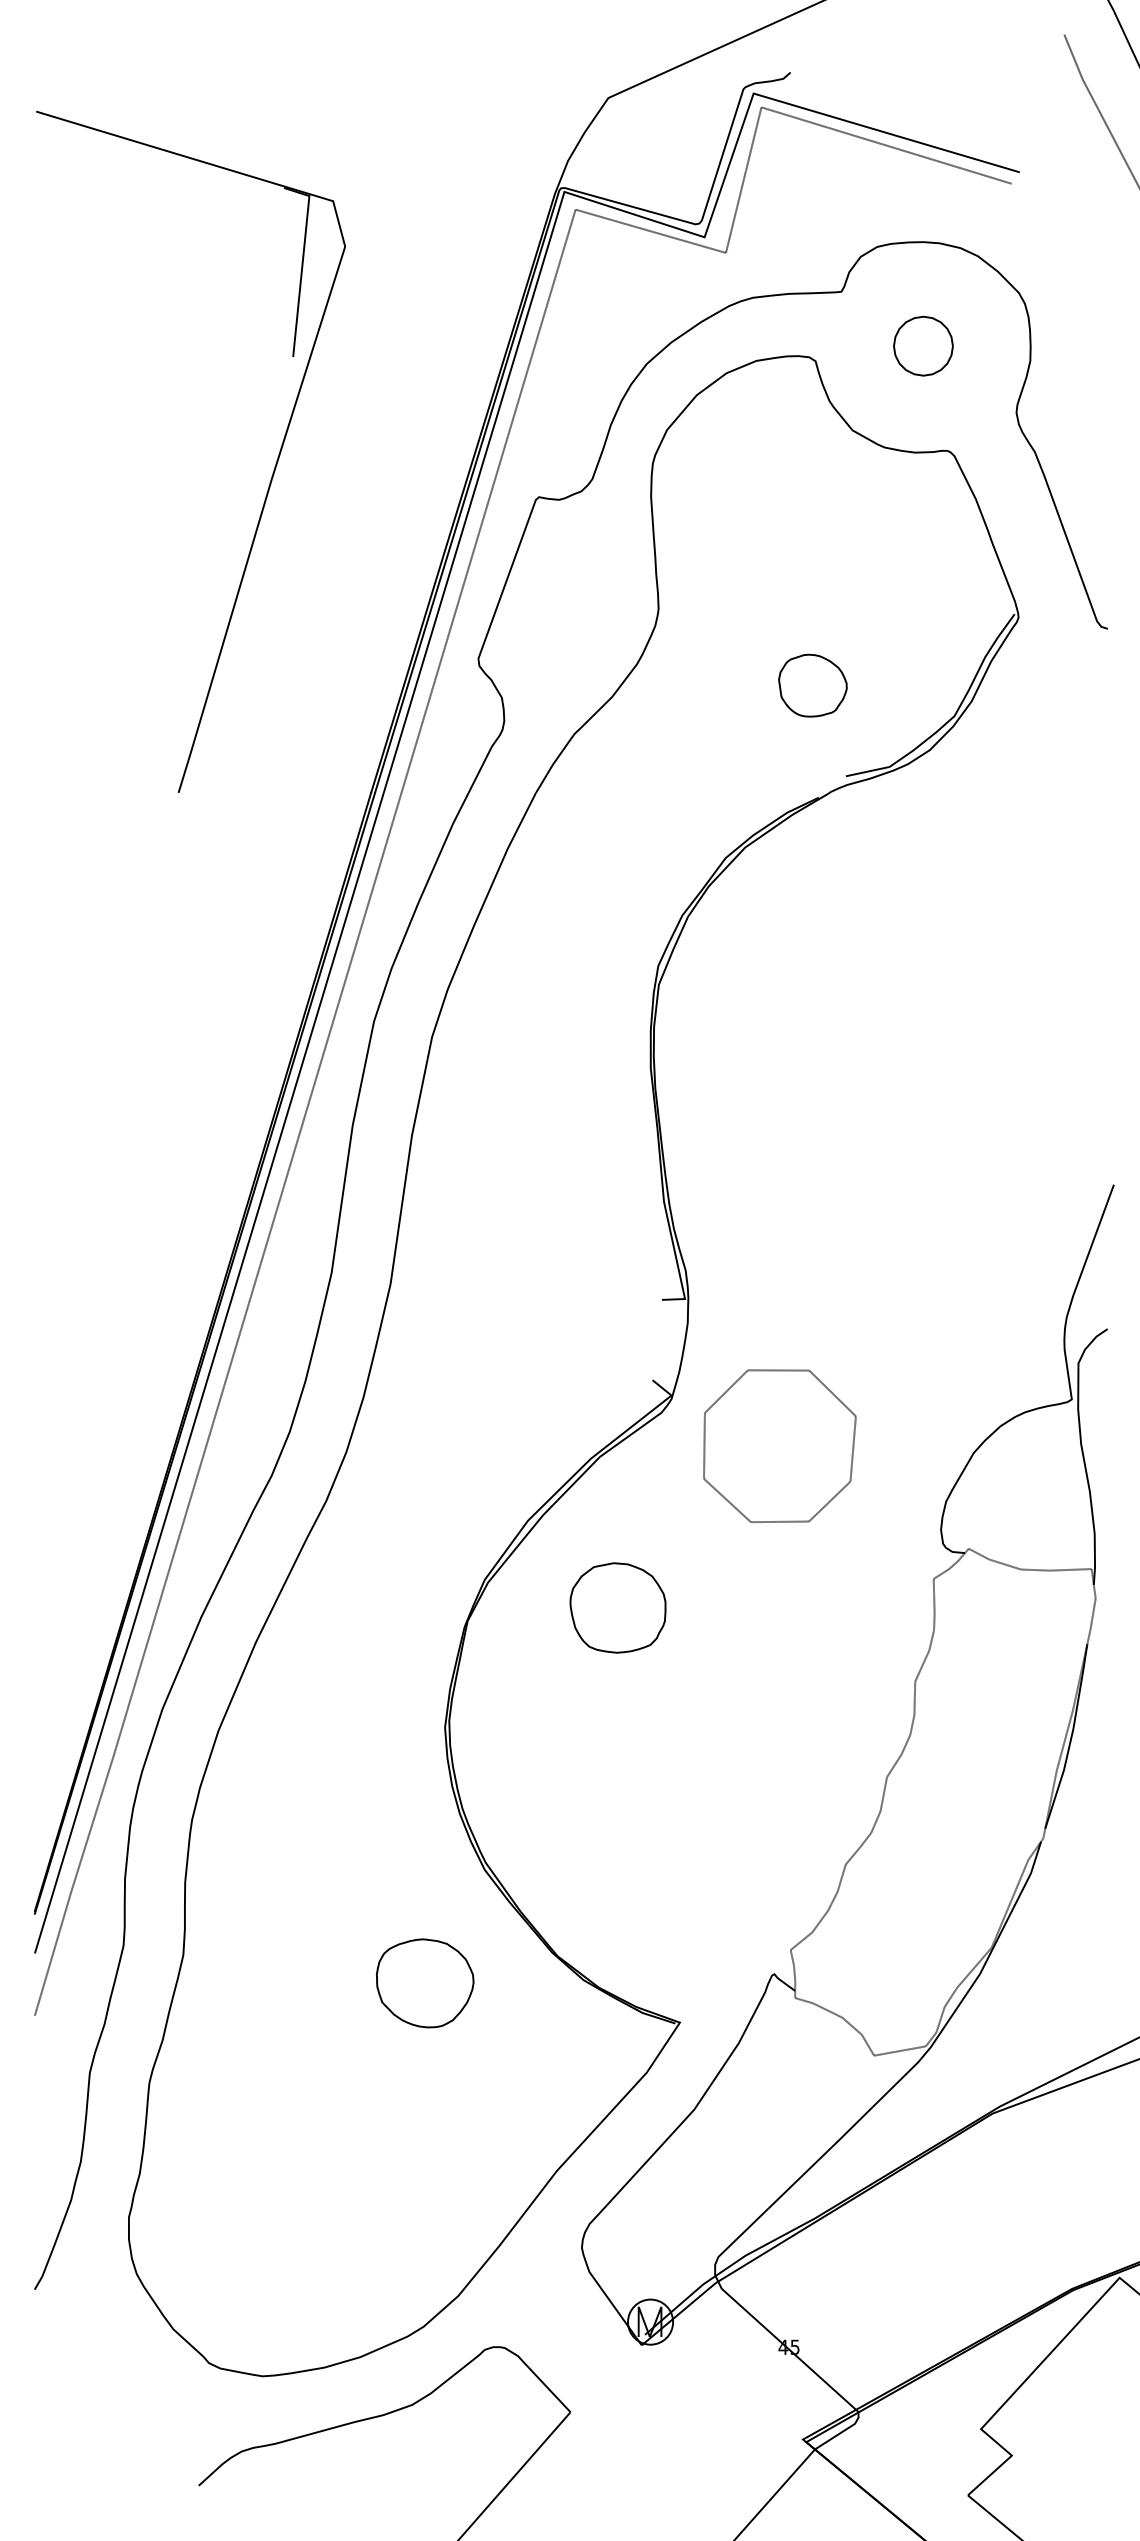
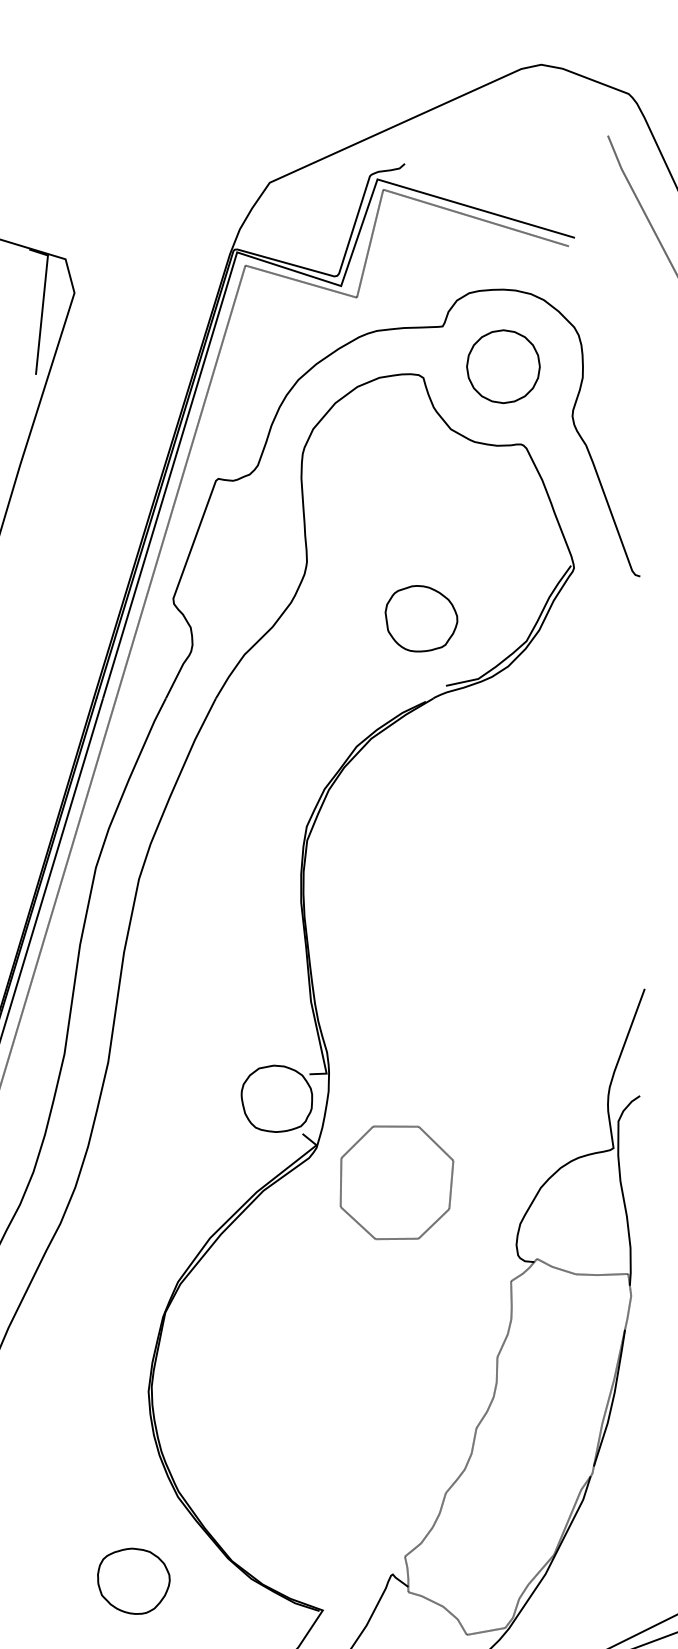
part: (923, 346) -> (503, 367), size x1.67
part: (812, 685) -> (421, 618), size x1.43
part: (617, 1607) -> (276, 1098), moved

